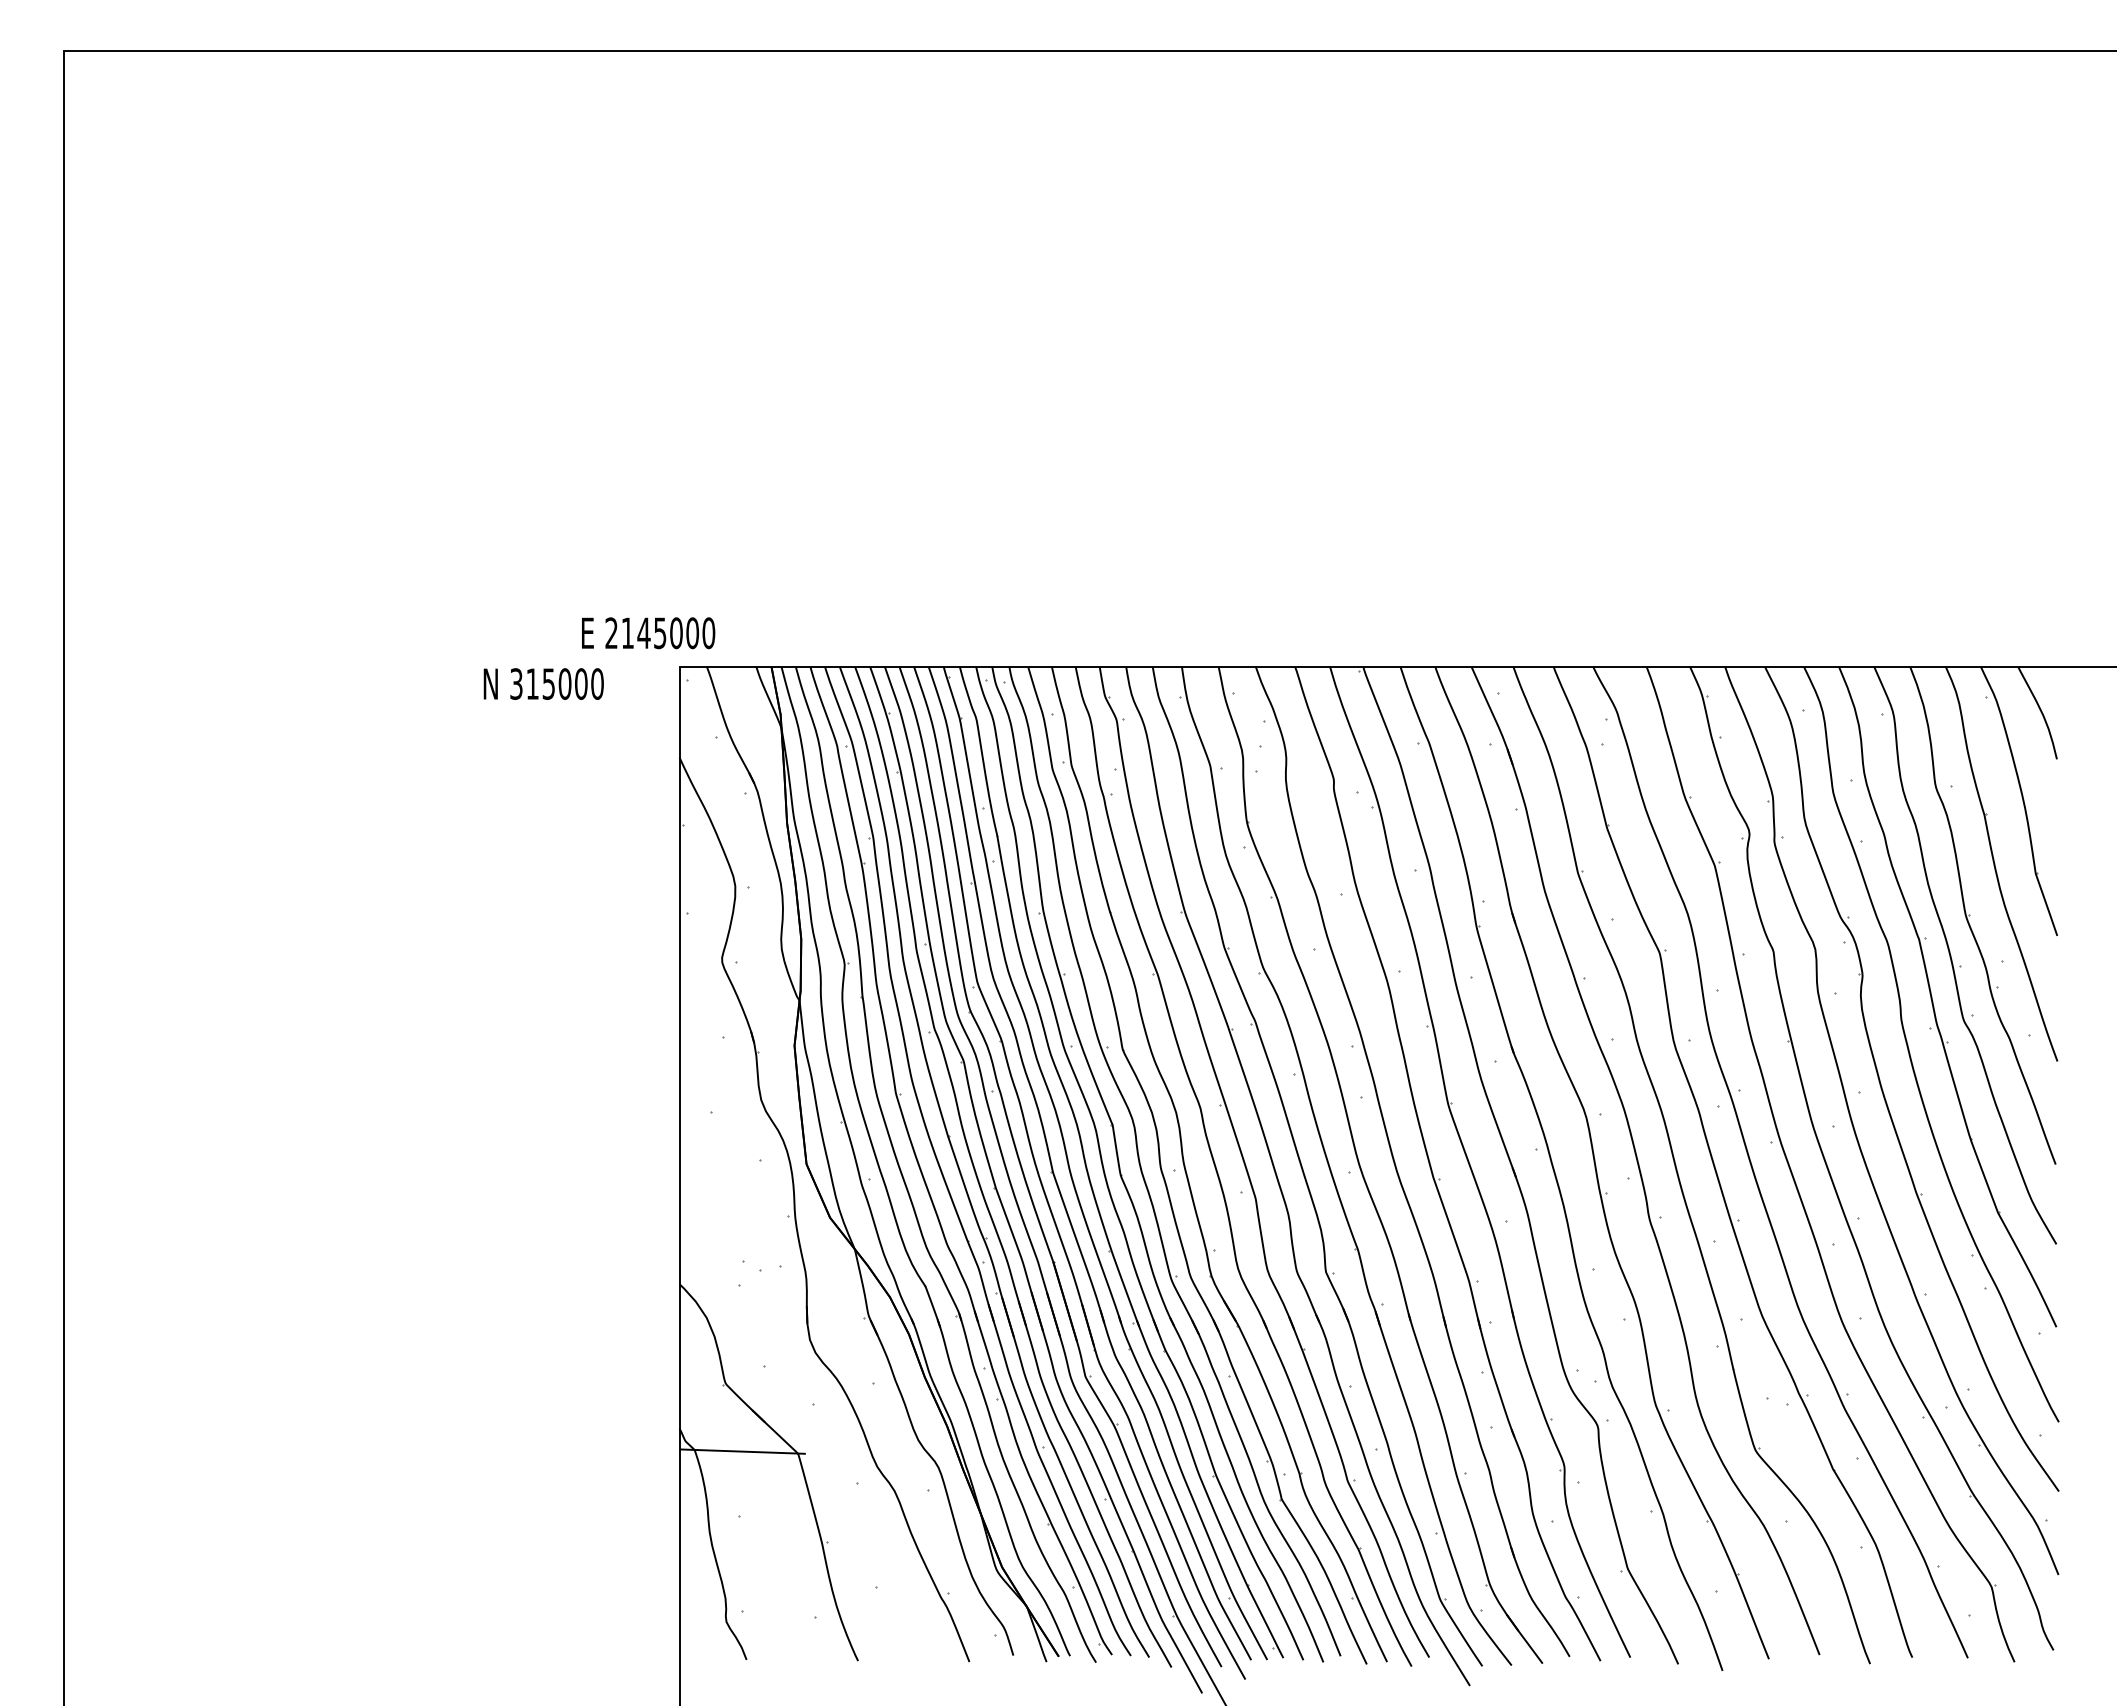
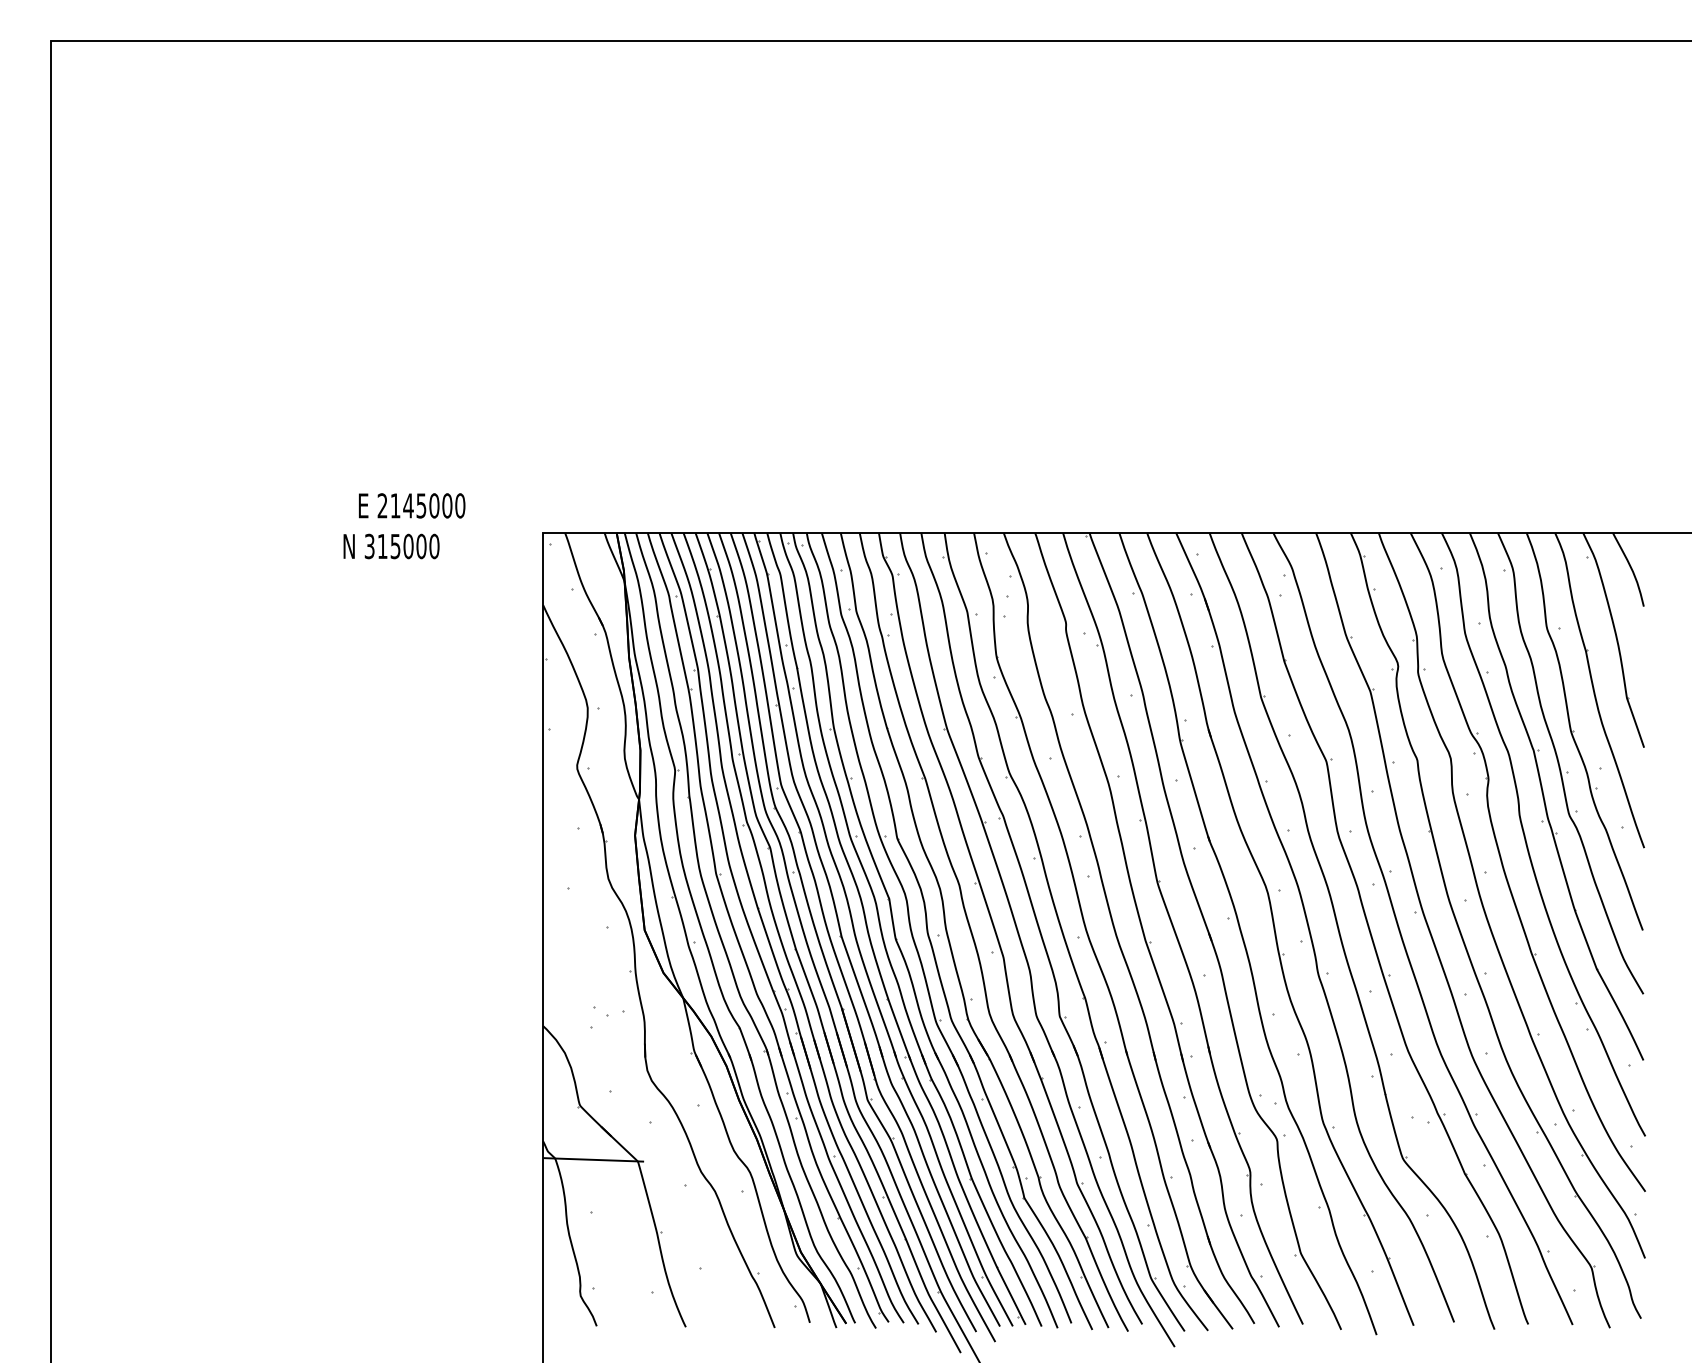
text: (648, 633) -> (412, 506), moved
text: (543, 683) -> (391, 546), moved

